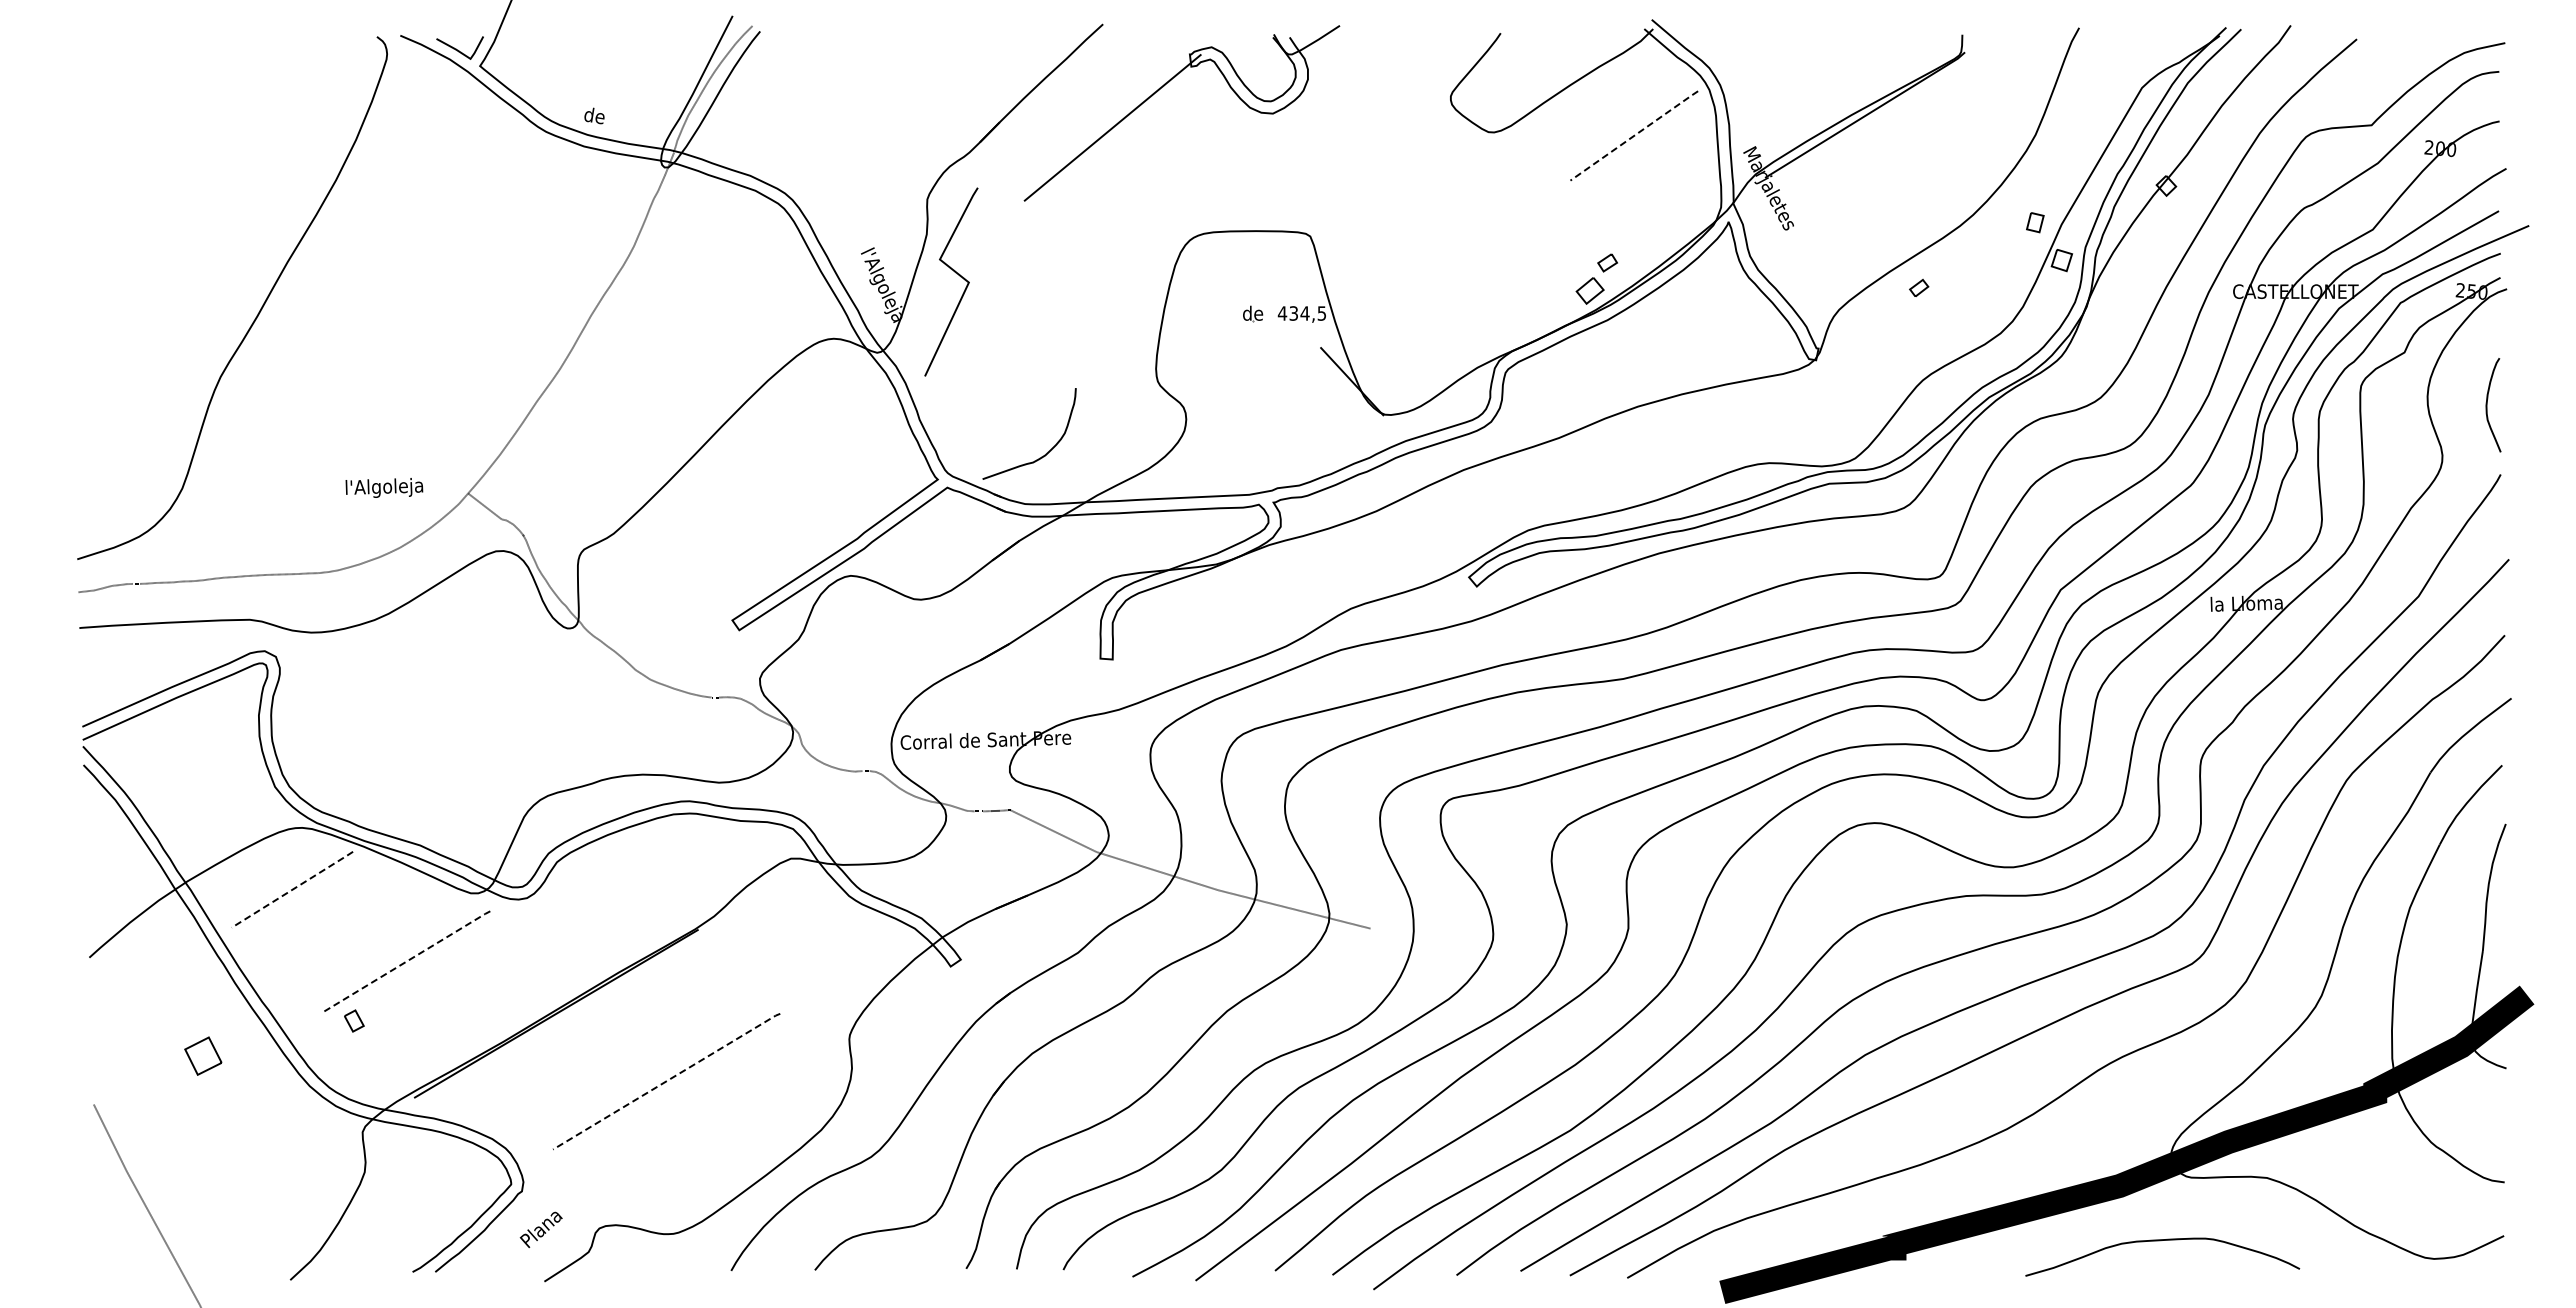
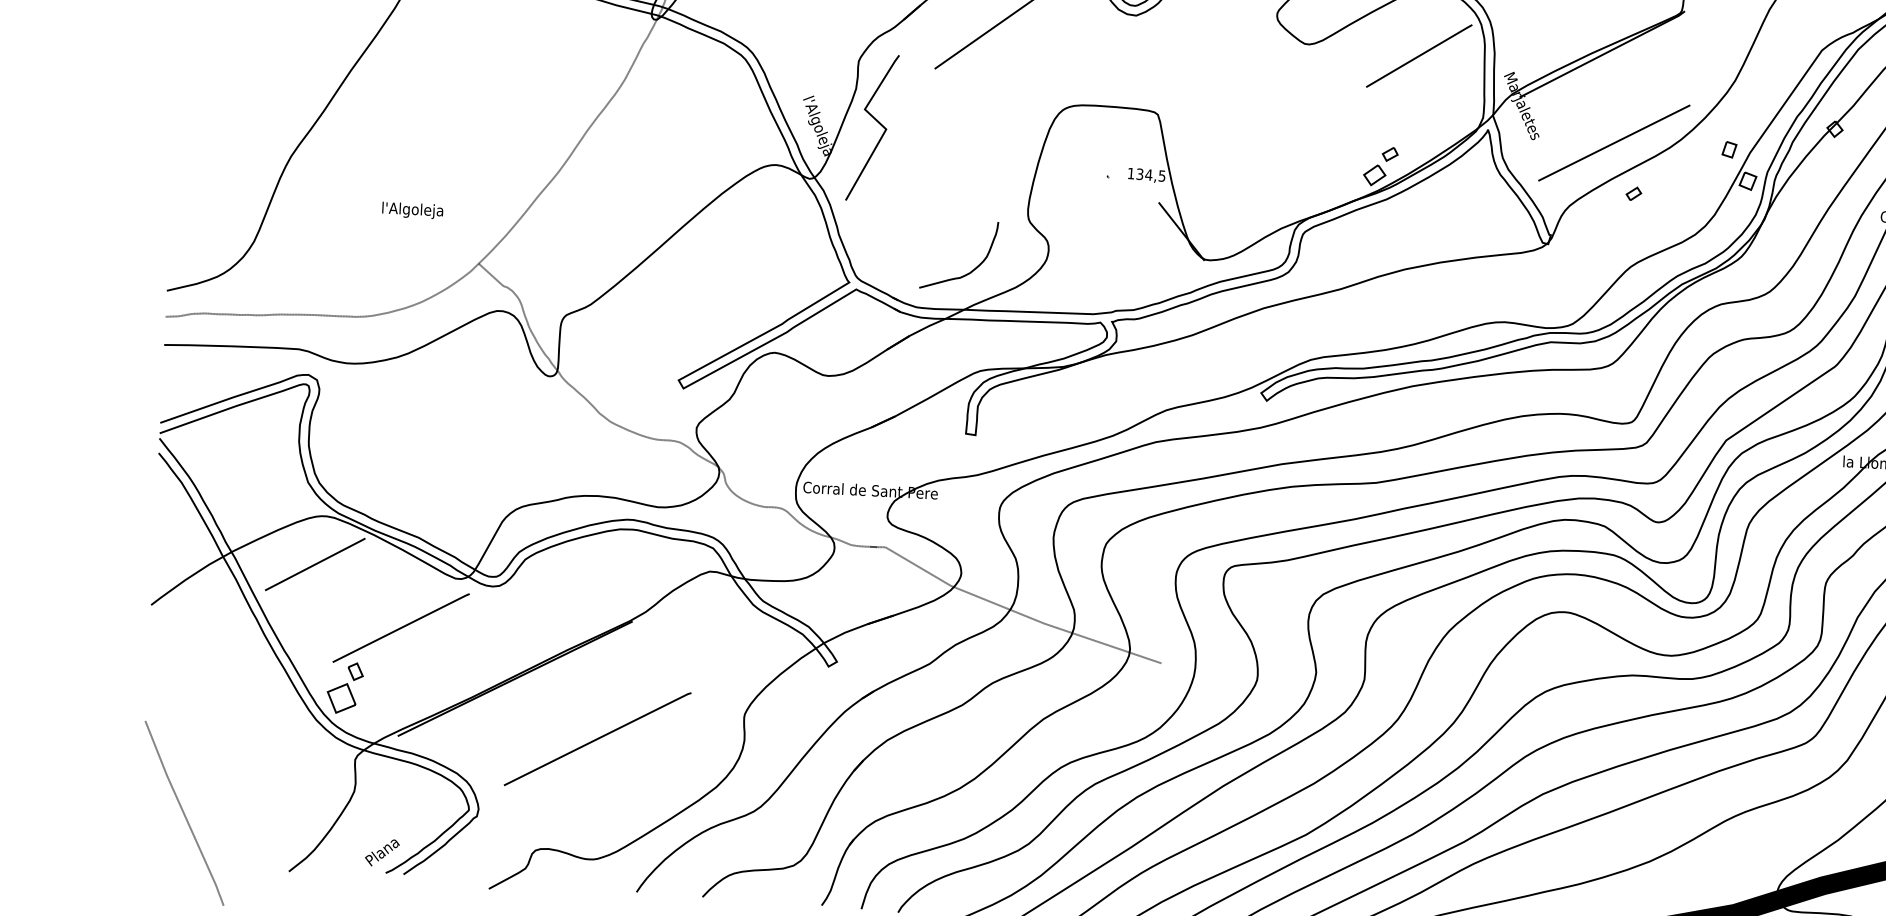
line: (1634, 135) -> (1419, 55), dashed -> solid
line: (1889, 225) -> (1614, 142), added
text: (1253, 312) -> (1108, 170), de -> .
text: (1282, 313) -> (1131, 173), 434,5 -> 134,5
curve: (1045, 453) -> (970, 271), moved
text: (384, 487) -> (412, 210), moved
line: (293, 889) -> (316, 564), dashed -> solid
line: (407, 960) -> (401, 627), dashed -> solid
part: (203, 1055) -> (341, 697), moved
line: (667, 1081) -> (598, 739), dashed -> solid
text: (540, 1229) -> (381, 852), moved

